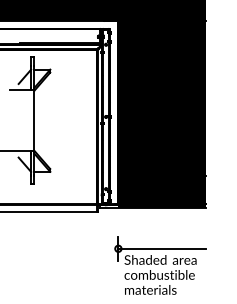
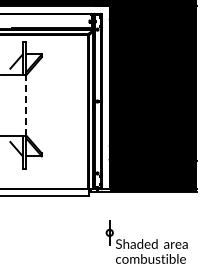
line: (34, 120) -> (26, 105), solid -> dashed
line: (161, 248) -> (152, 232), removed

